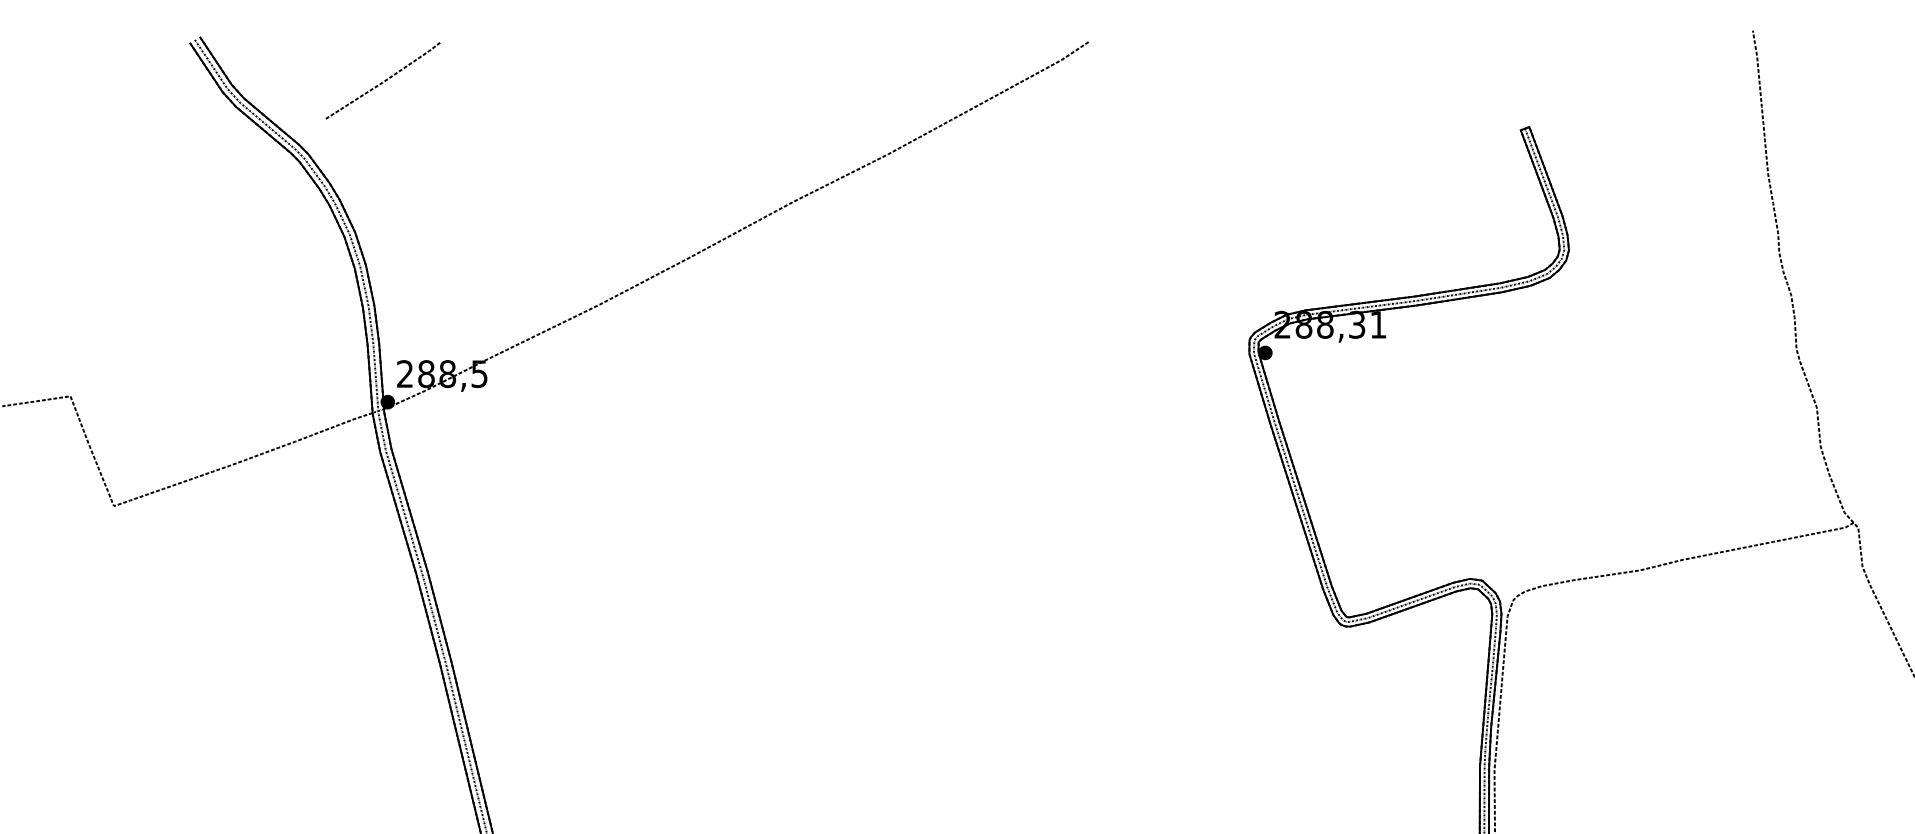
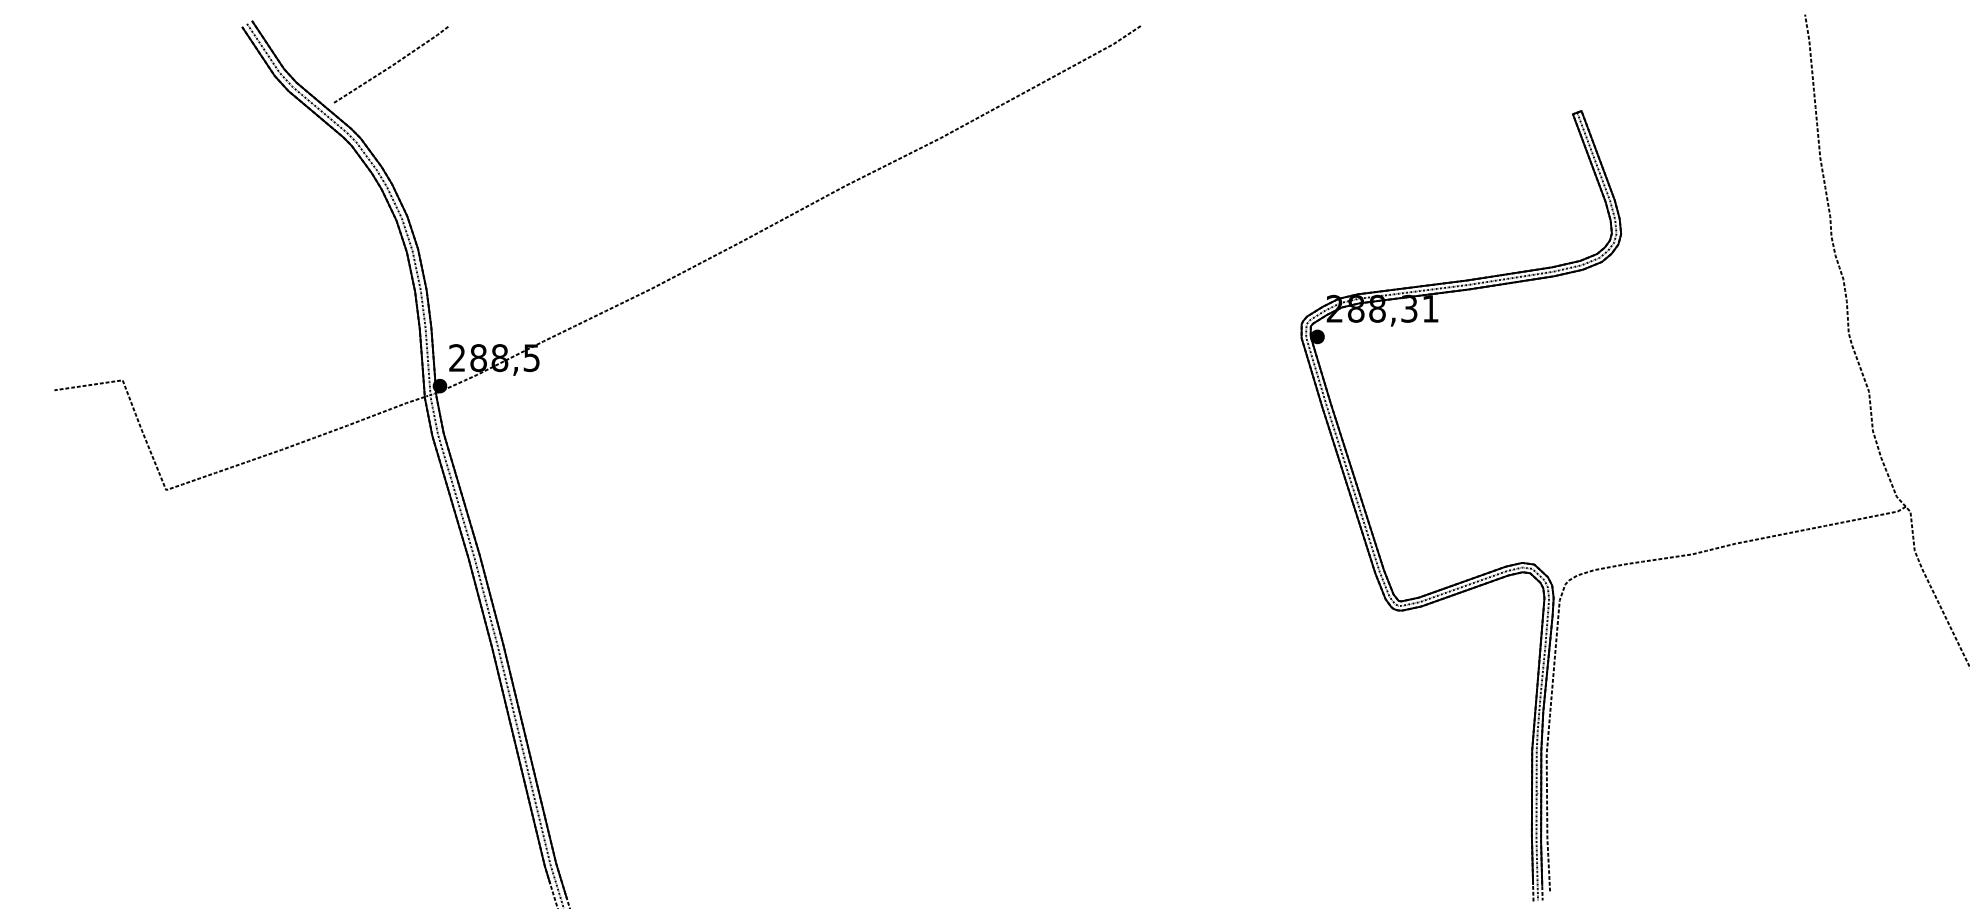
curve: (382, 81) -> (390, 65), moved

